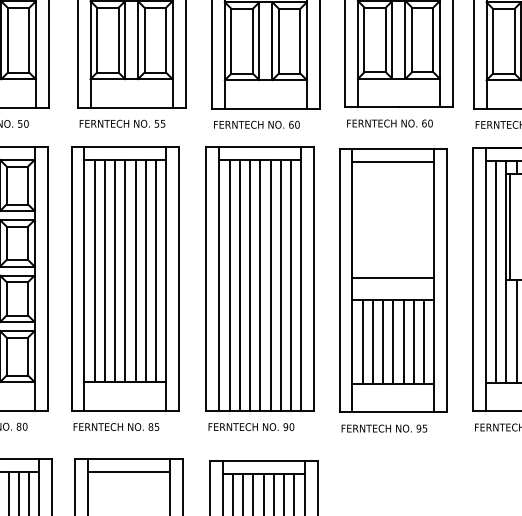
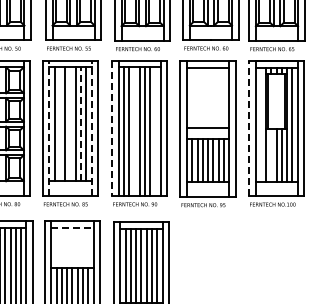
line: (146, 269) -> (81, 123), solid -> dashed
line: (104, 271) -> (59, 124), removed
line: (125, 271) -> (70, 124), removed
line: (495, 271) -> (260, 124), removed
line: (84, 279) -> (49, 128), solid -> dashed
line: (166, 279) -> (91, 128), solid -> dashed
line: (207, 279) -> (112, 128), solid -> dashed
line: (472, 279) -> (248, 128), solid -> dashed
line: (250, 285) -> (134, 131), removed
line: (290, 285) -> (155, 131), removed
line: (516, 329) -> (271, 154), removed
line: (129, 472) -> (72, 227), solid -> dashed

